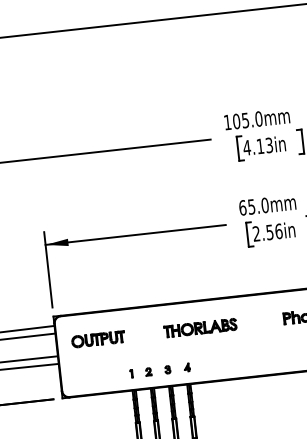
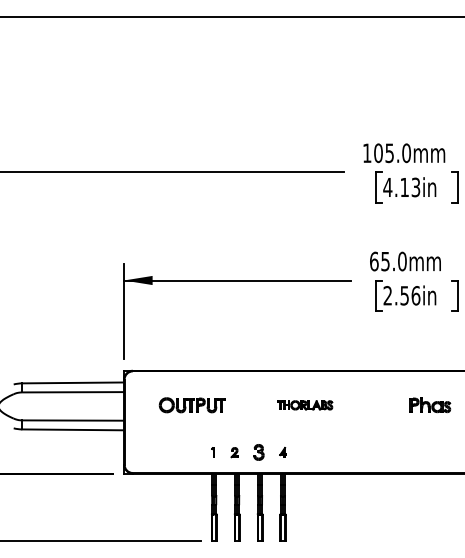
part: (200, 328) -> (305, 405), size x0.6
part: (97, 339) -> (191, 405), moved
part: (167, 369) -> (258, 452), size x1.6

